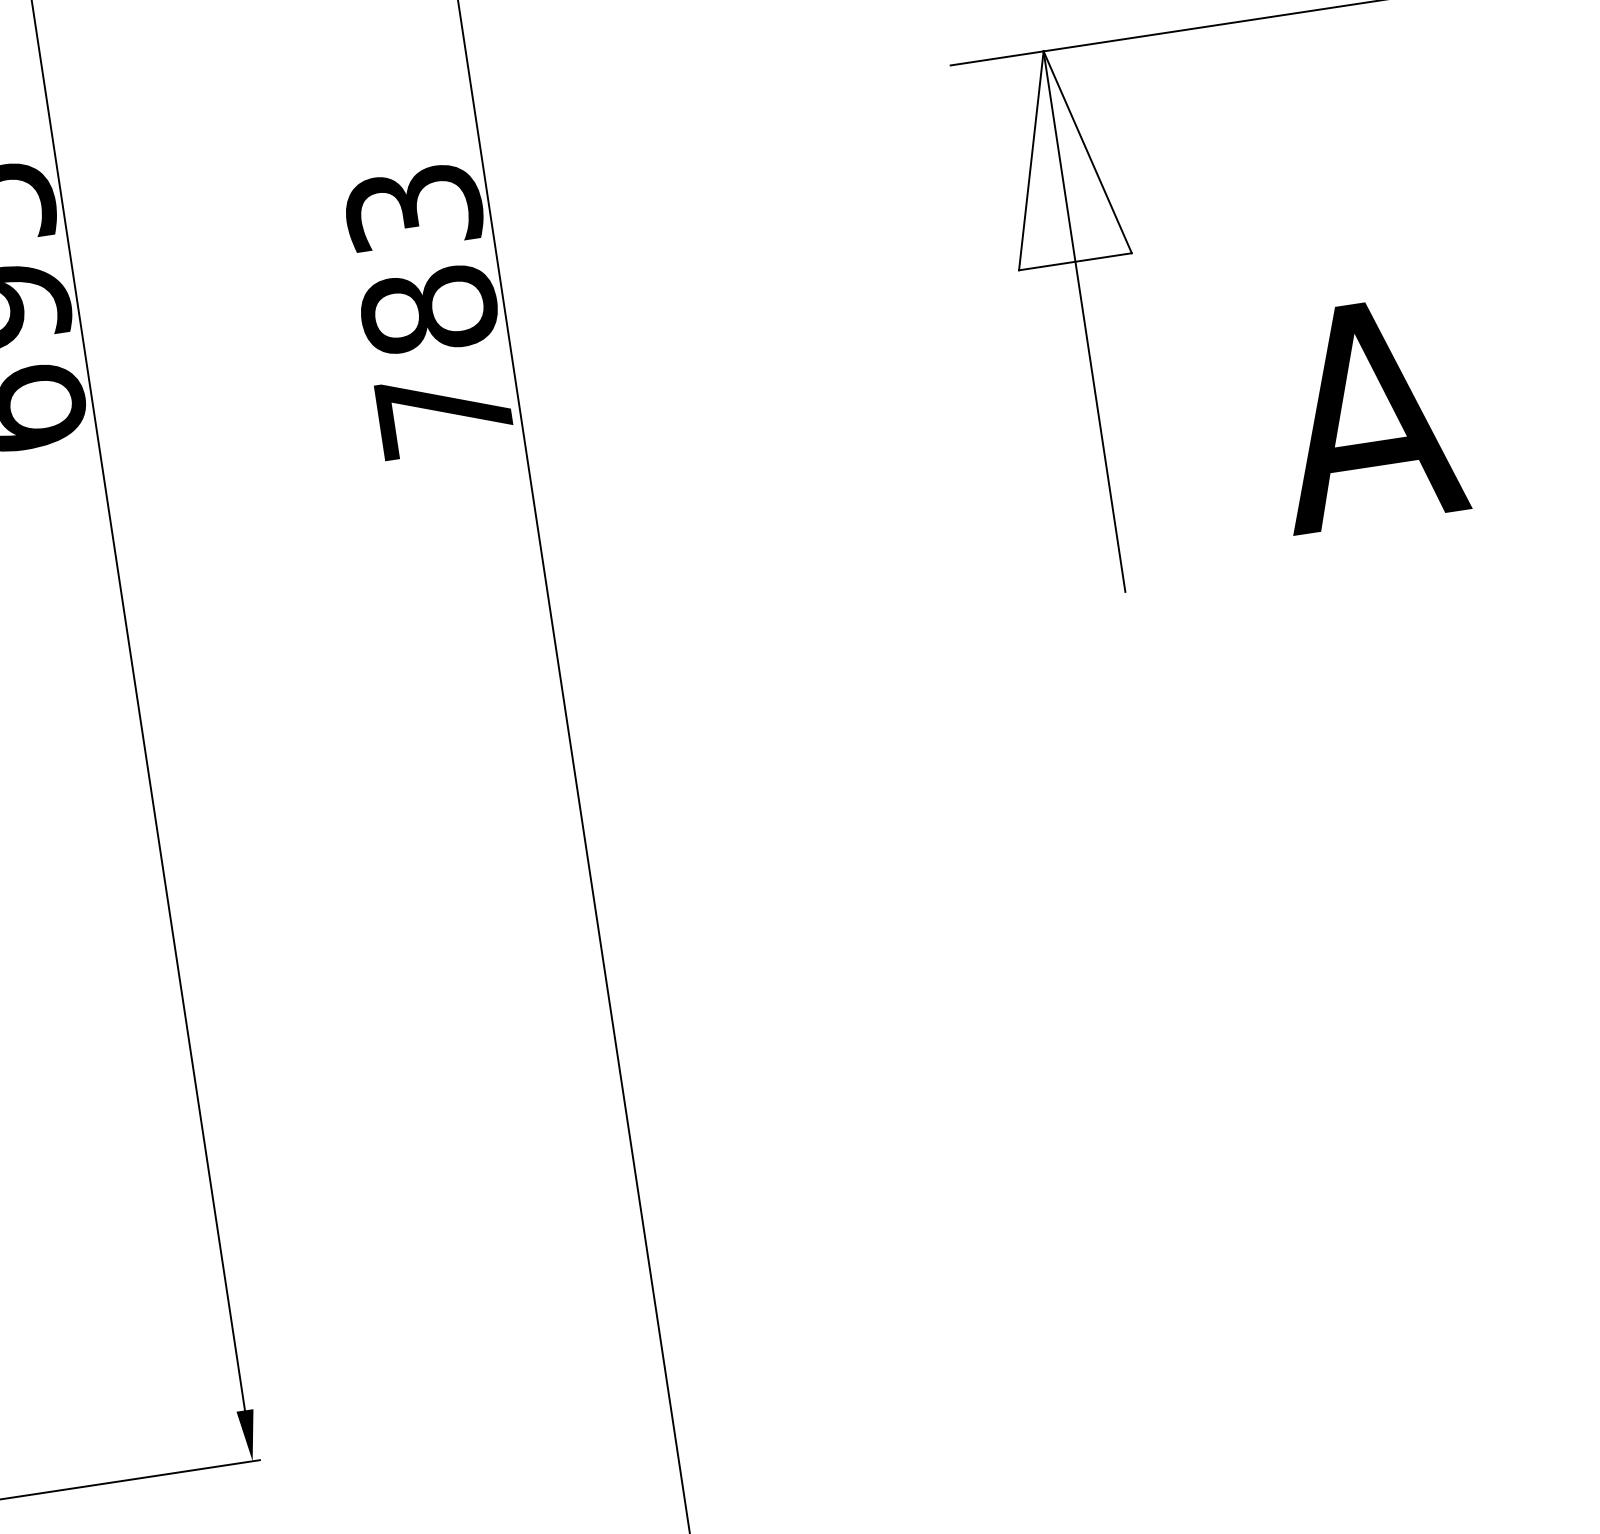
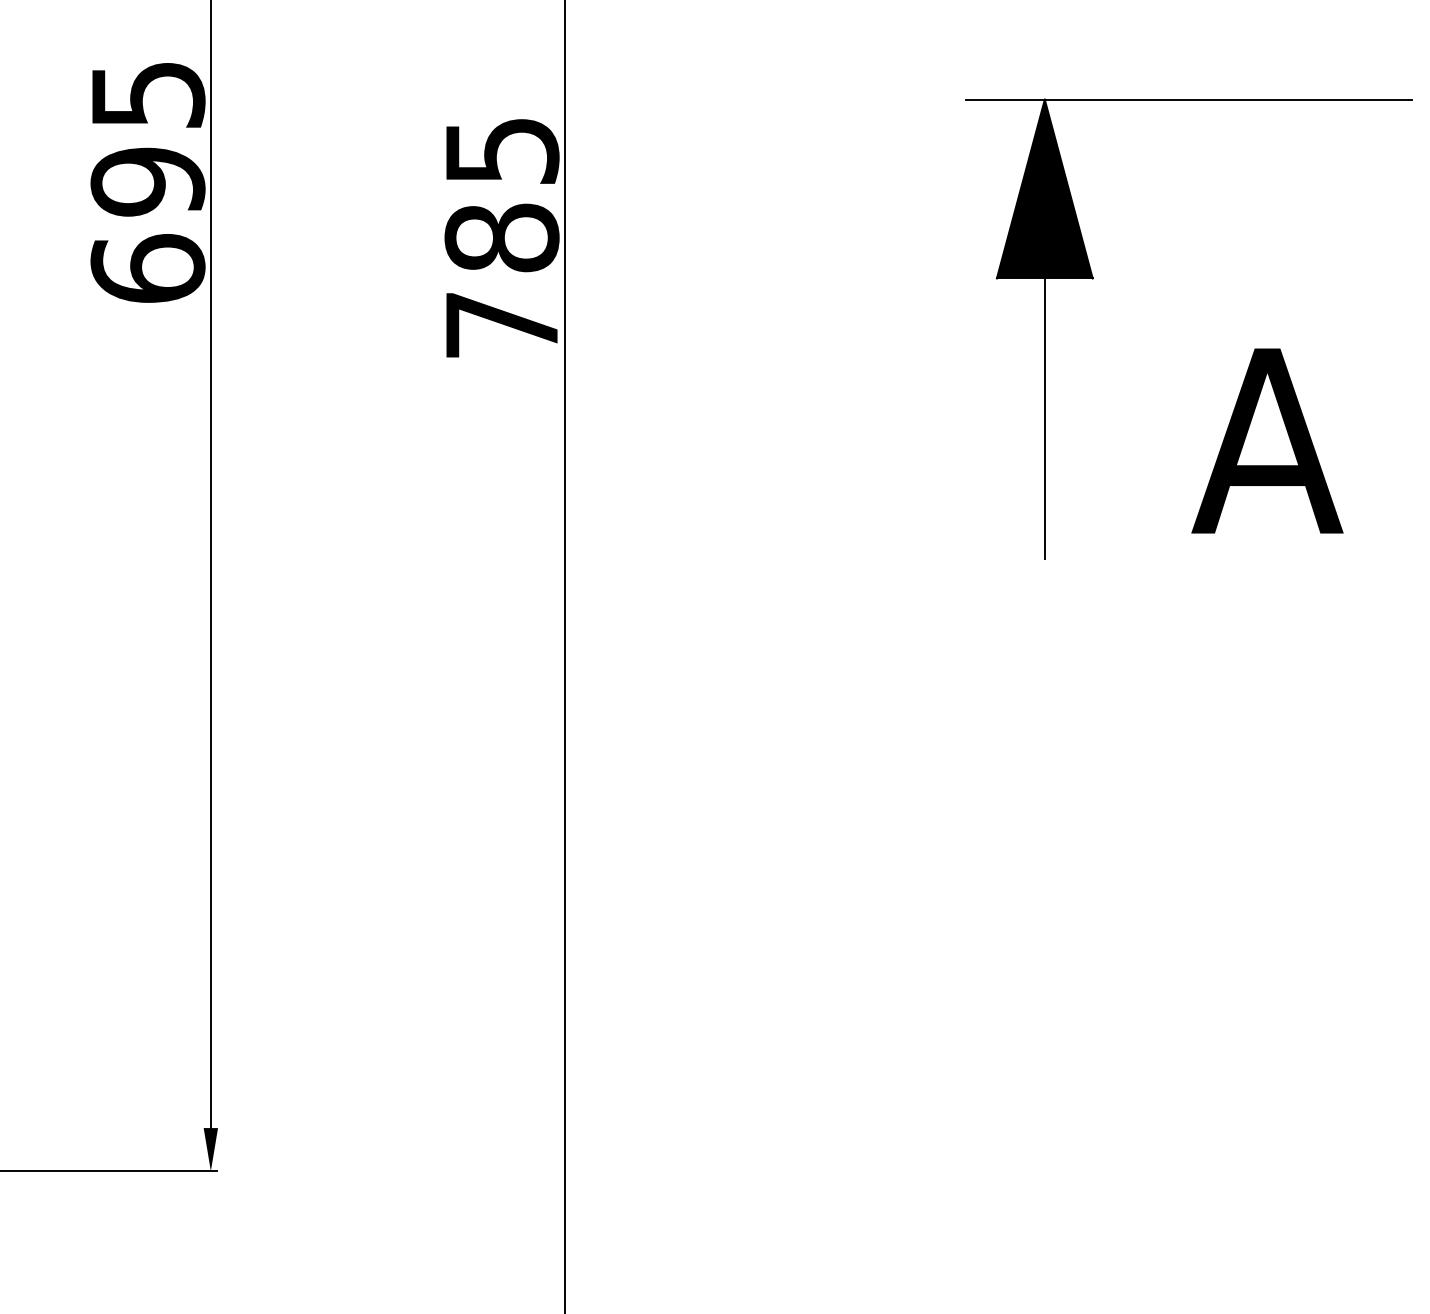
fill: (1059, 157) -> (1044, 189), added
text: (413, 207) -> (501, 150), 783 -> 785

